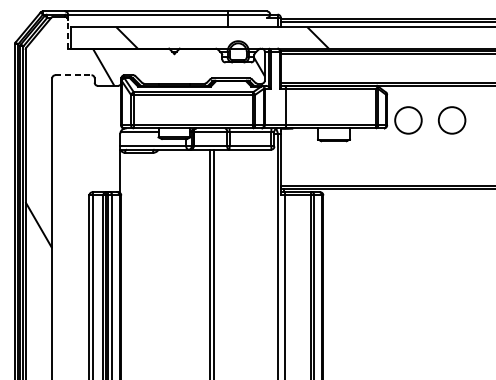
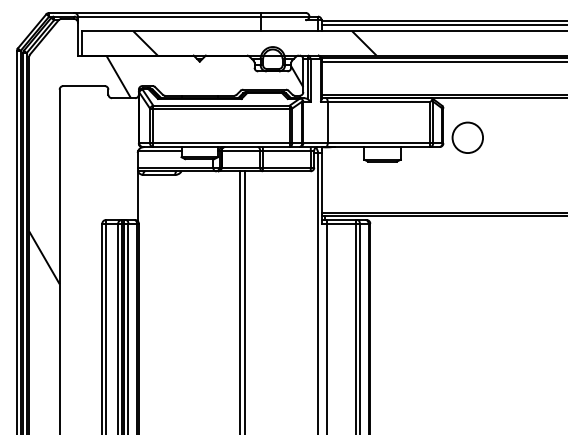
line: (67, 33) -> (77, 38), dashed -> solid
line: (73, 75) -> (84, 86), dashed -> solid
circle: (451, 120) -> (517, 137), removed

